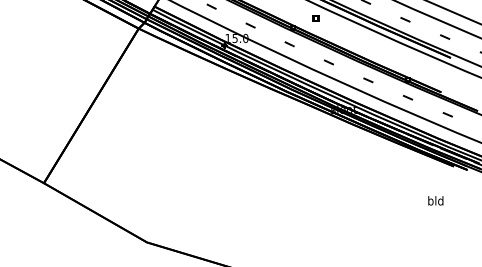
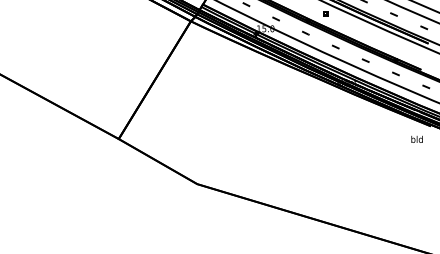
text: (435, 199) -> (416, 138), moved

